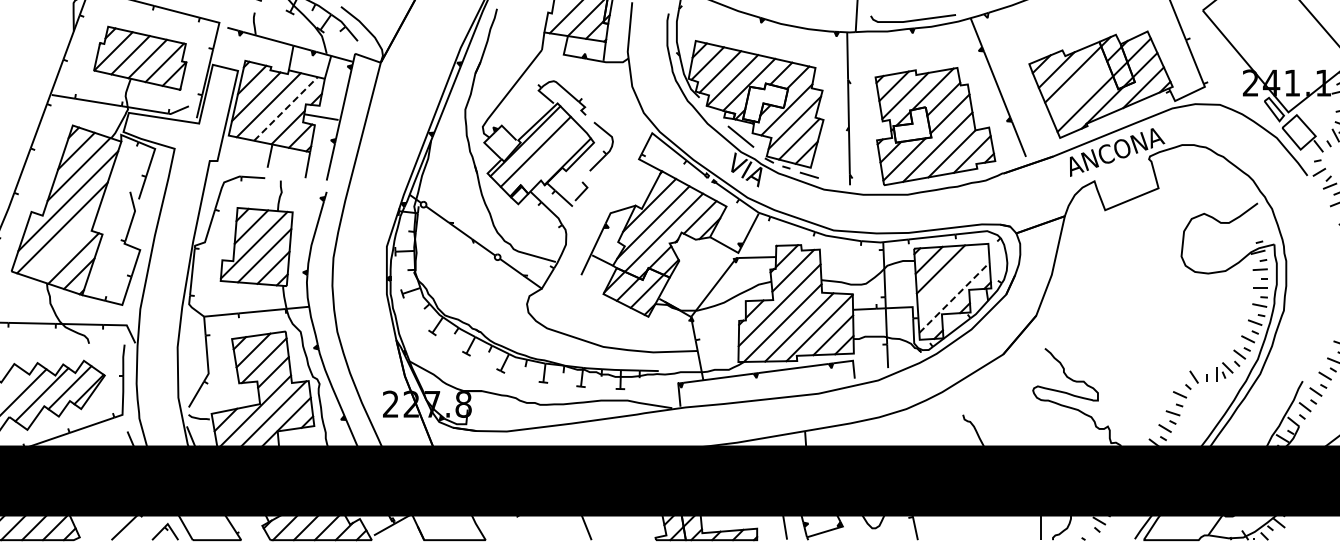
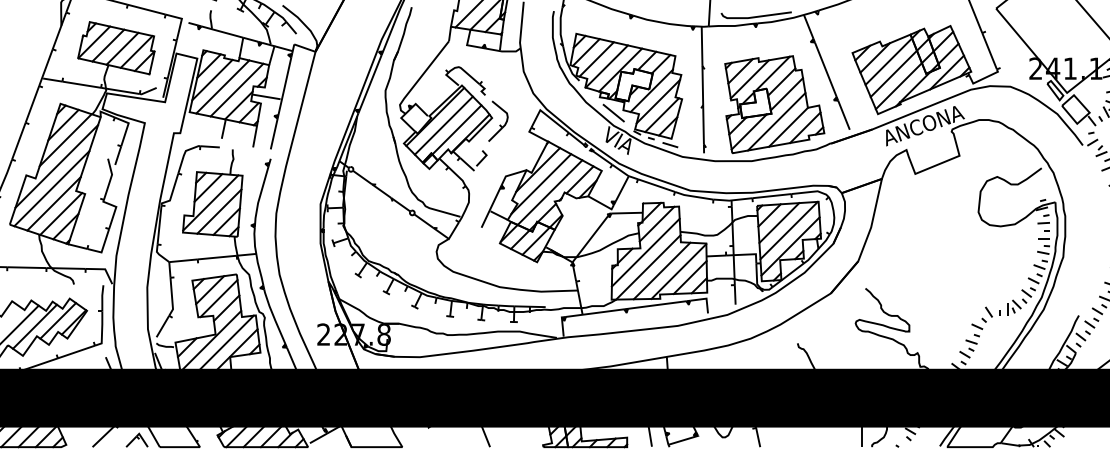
line: (1079, 89) -> (894, 74), added
line: (285, 108) -> (236, 89), dashed -> solid
line: (551, 156) -> (456, 129), added
line: (64, 246) -> (53, 204), added
line: (952, 278) -> (788, 230), added
line: (954, 297) -> (790, 246), dashed -> solid

